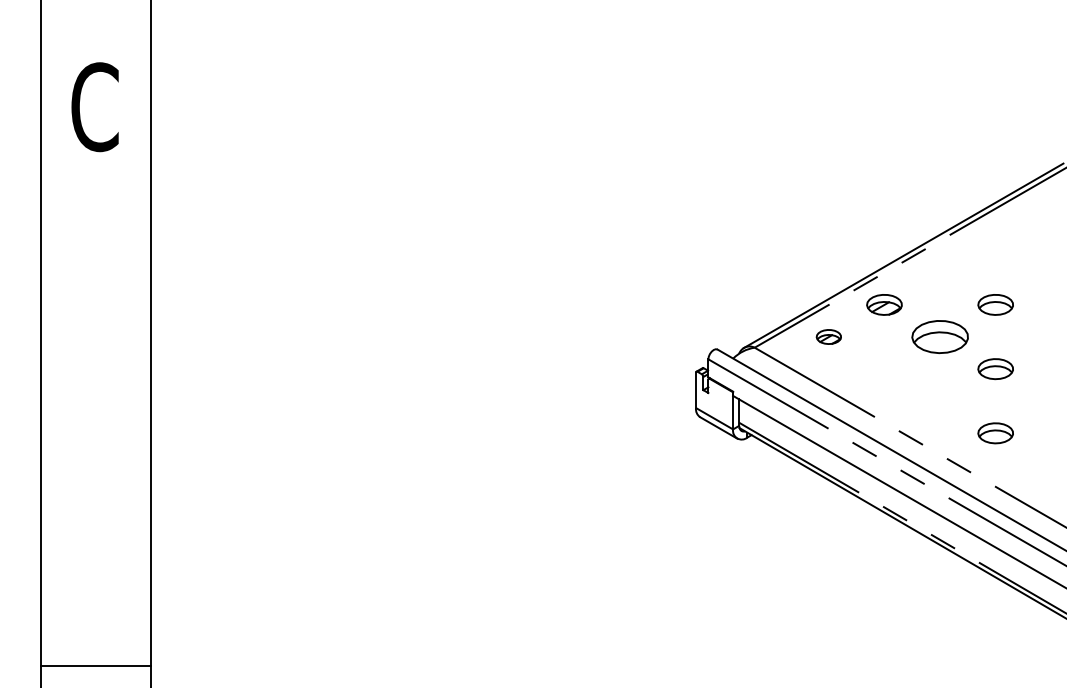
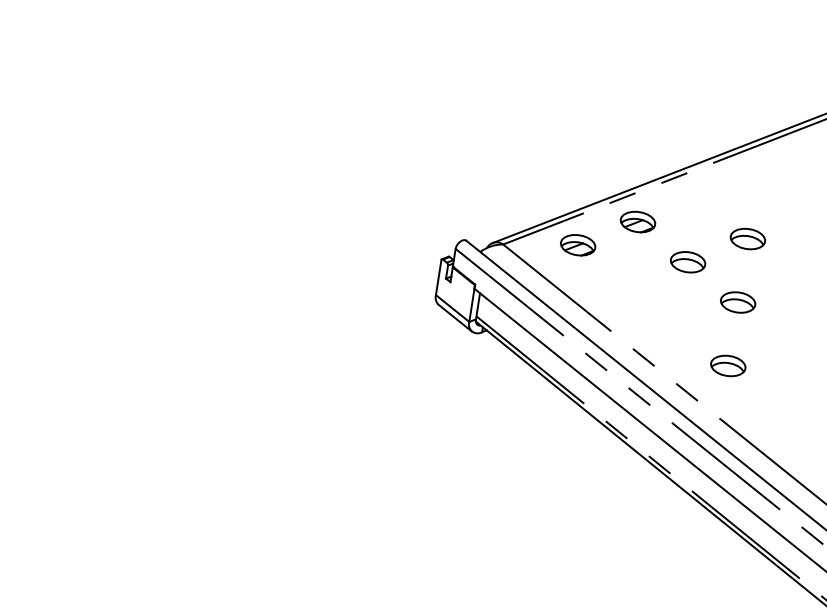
part: (828, 336) -> (577, 244), size x1.43
part: (939, 336) -> (687, 261), size x0.62

